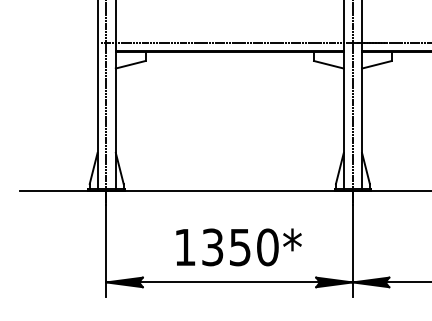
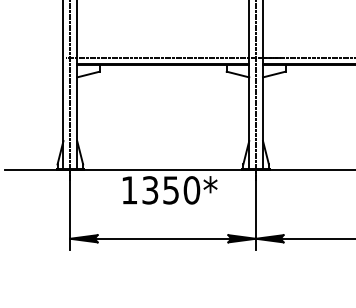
text: (238, 247) -> (169, 190), moved

